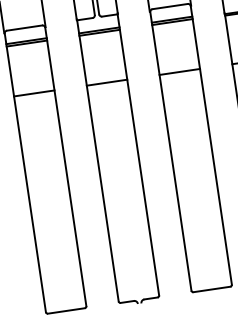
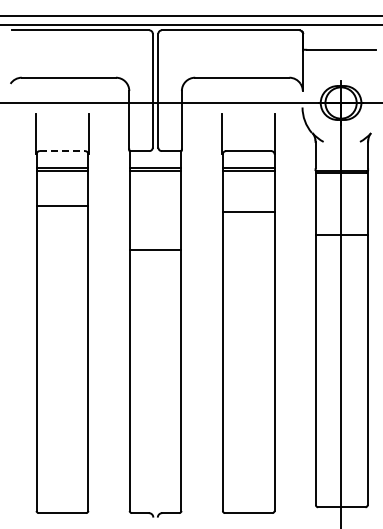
line: (24, 28) -> (62, 151), solid -> dashed
line: (179, 71) -> (248, 211), moved
line: (106, 82) -> (155, 249), moved
line: (34, 93) -> (62, 205), moved

